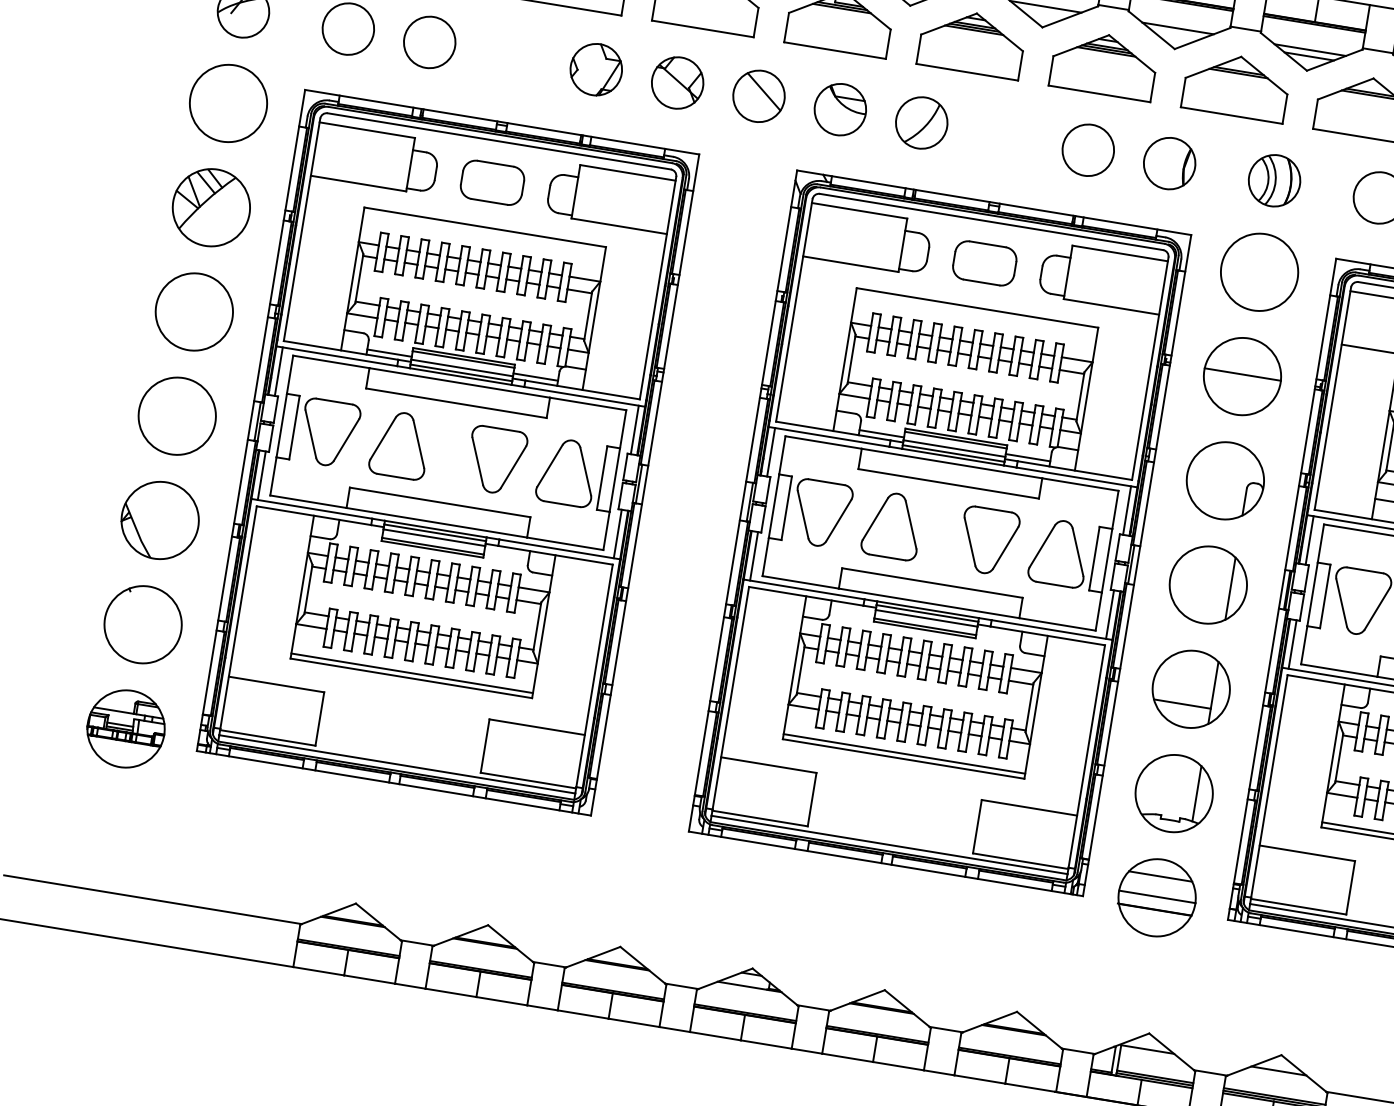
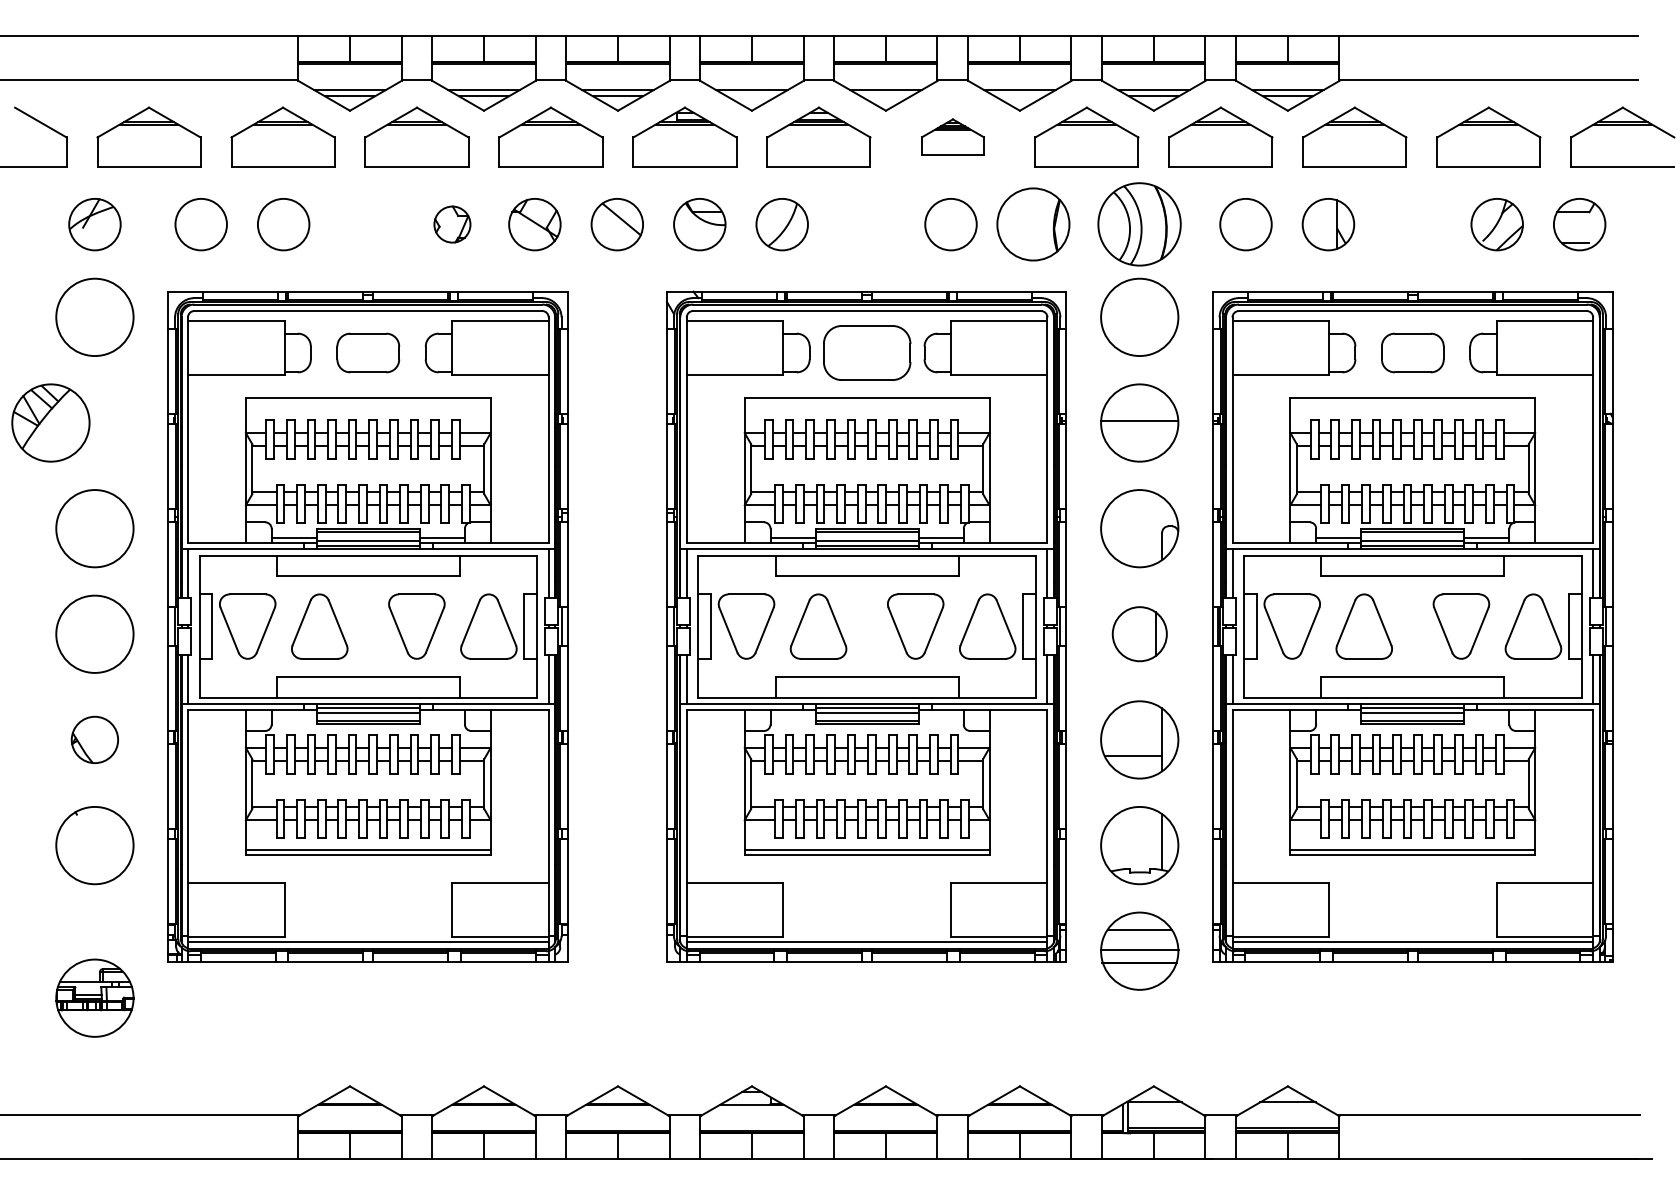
part: (1104, 63) -> (952, 136), size x0.6
part: (596, 69) -> (452, 224), size x0.7
part: (1169, 163) -> (1033, 224), size x1.4
part: (1274, 180) -> (1139, 224), size x1.6
part: (211, 207) -> (50, 422), moved
part: (984, 262) -> (866, 352), size x1.4
part: (159, 519) -> (94, 739), size x0.6
part: (1208, 584) -> (1139, 633), size x0.7
part: (125, 728) -> (94, 997), moved

